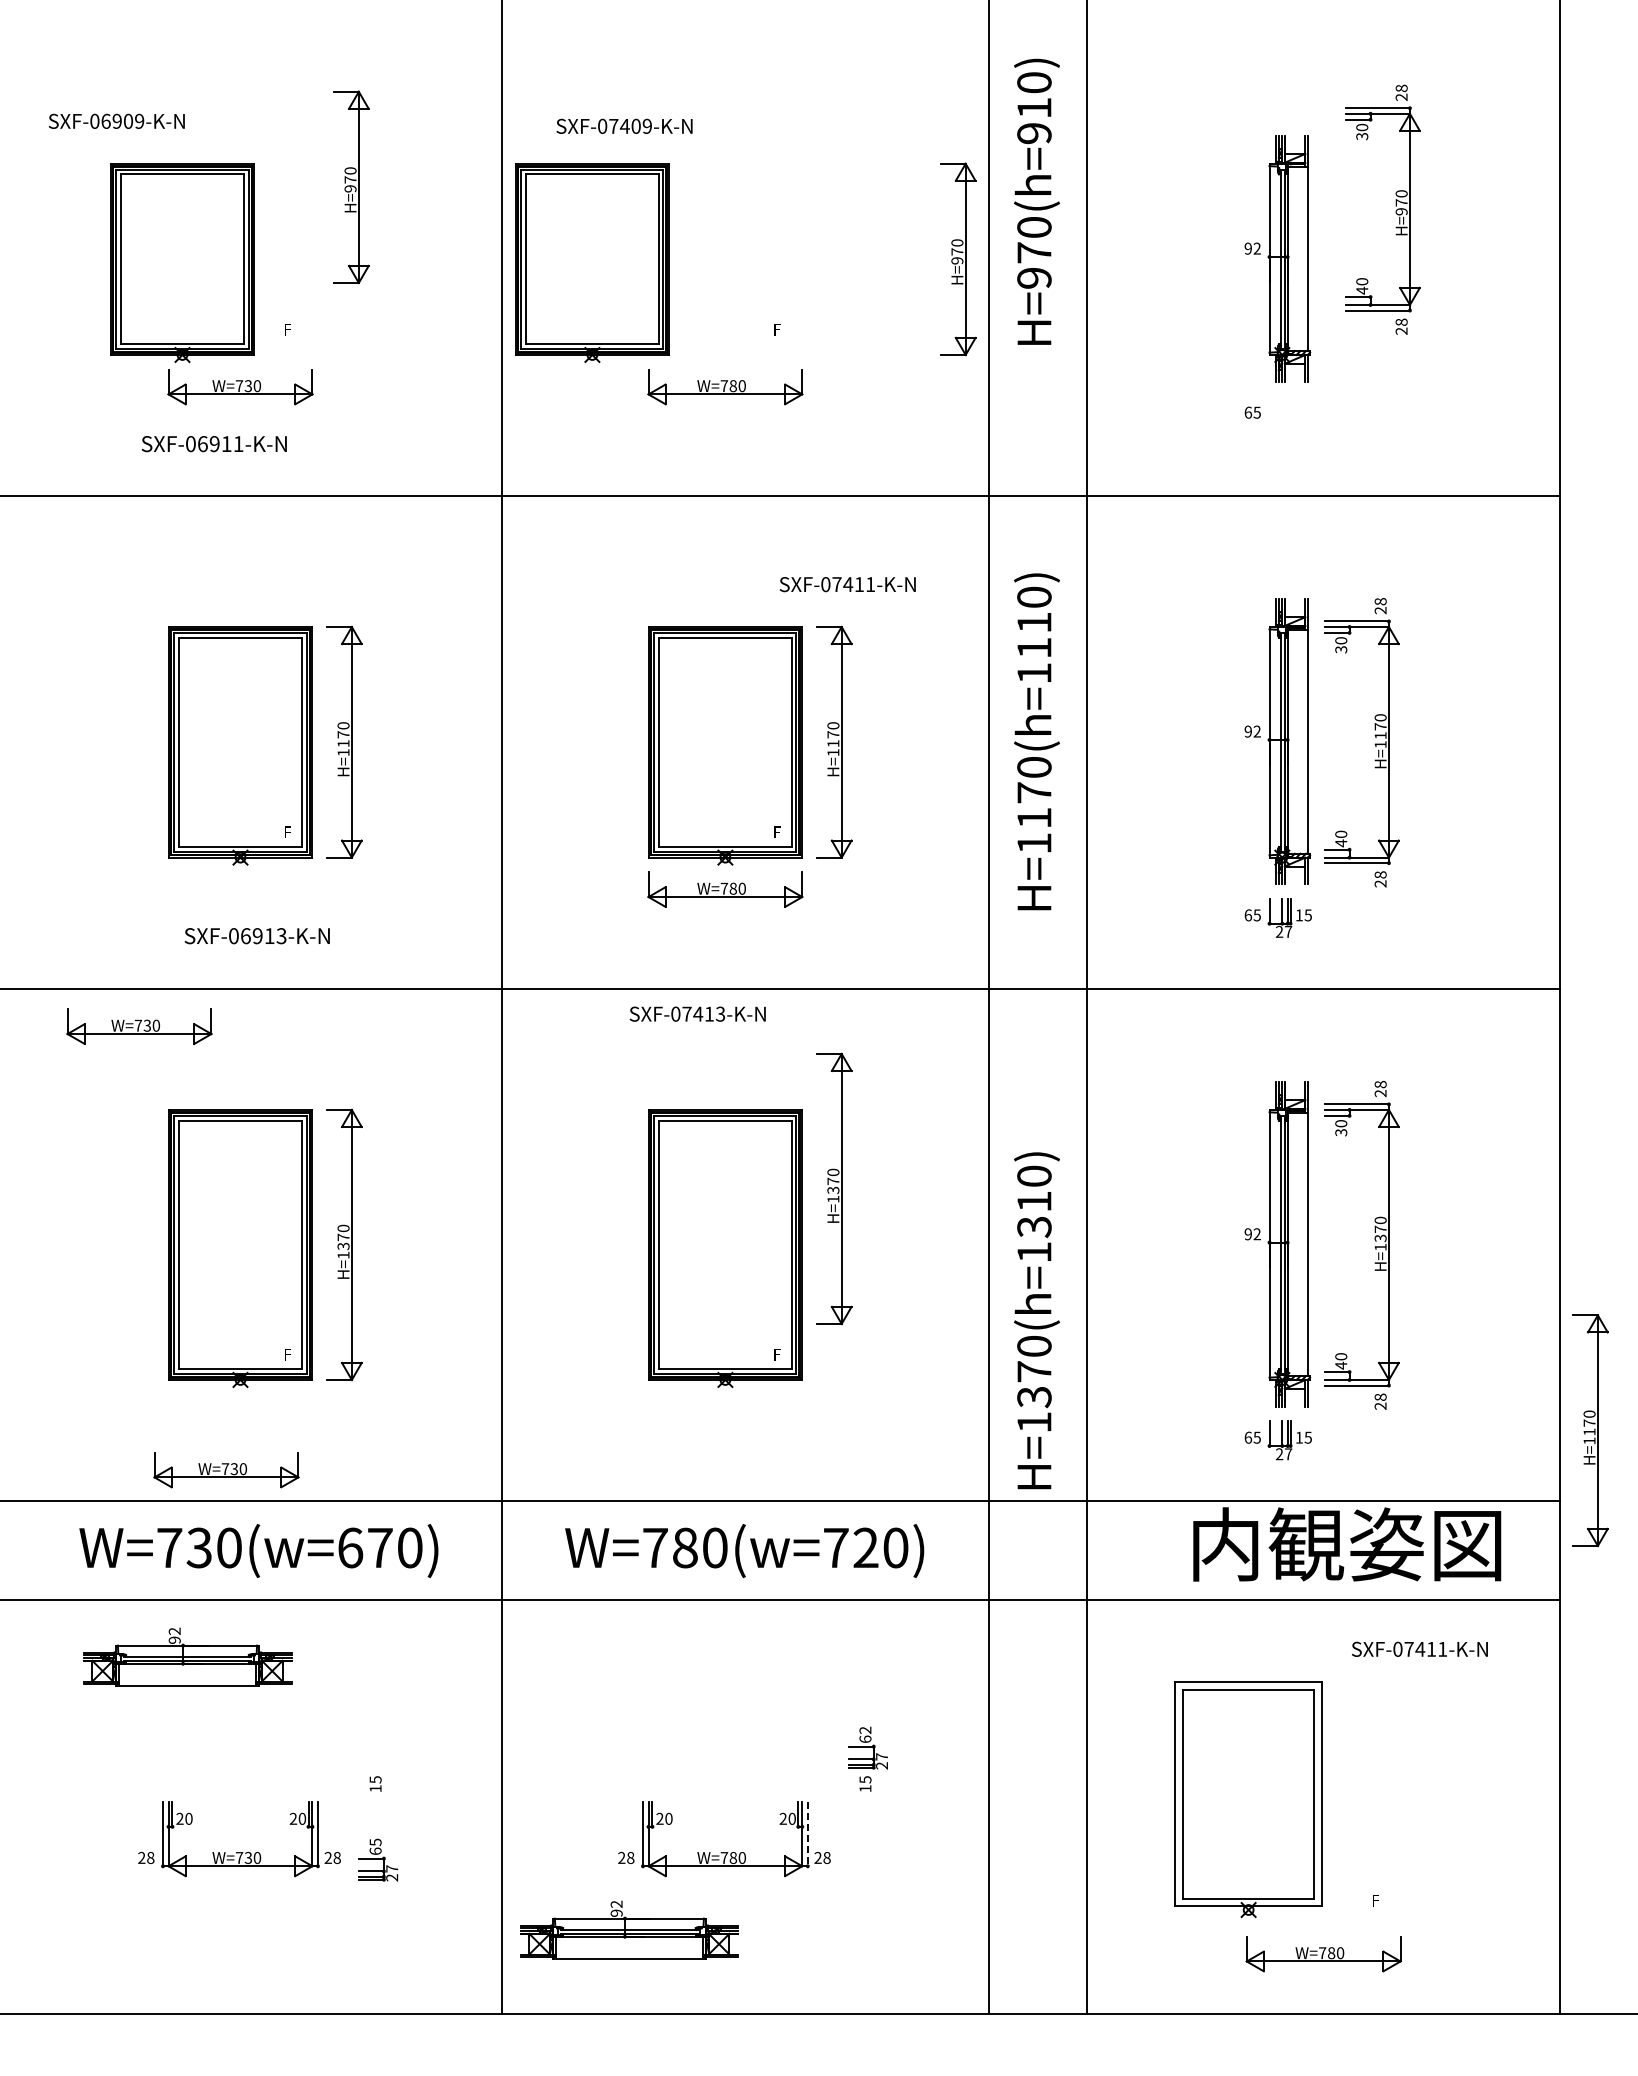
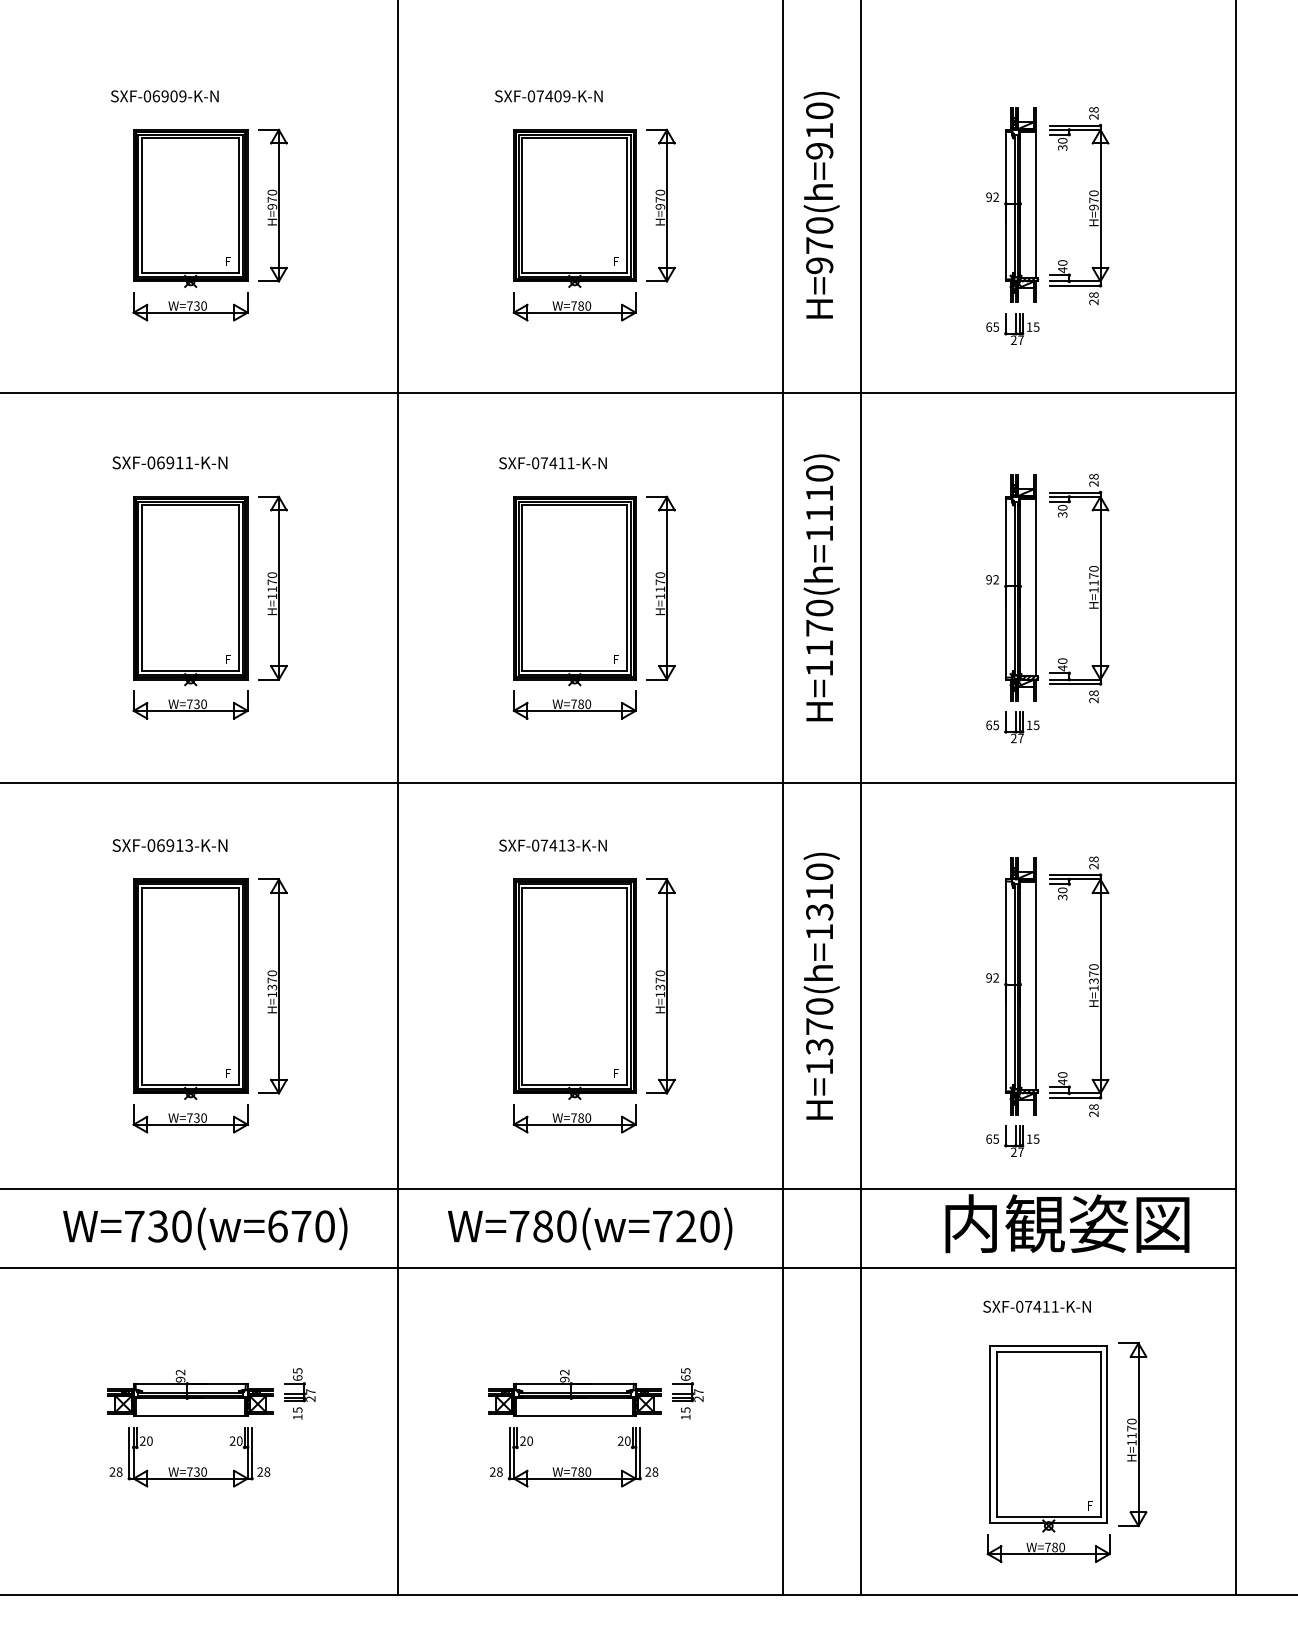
text: (116, 120) -> (164, 95), moved
text: (624, 125) -> (548, 95), moved
part: (351, 187) -> (273, 205), moved
text: (1036, 201) -> (821, 204), moved
part: (1395, 211) -> (1089, 207), moved
part: (958, 259) -> (661, 205), moved
part: (182, 262) -> (190, 208), moved
part: (592, 262) -> (574, 208), moved
part: (1289, 415) -> (1021, 329), added
text: (213, 444) -> (169, 463), moved
text: (847, 584) -> (552, 463), moved
text: (256, 936) -> (169, 845), moved
text: (697, 1013) -> (552, 845), moved
part: (139, 1026) -> (190, 704), moved
part: (834, 1188) -> (661, 986), moved
text: (1036, 1320) -> (821, 986), moved
part: (725, 1412) -> (574, 1119), added
part: (1590, 1430) -> (1132, 1434), moved
part: (226, 1470) -> (190, 1119), moved
text: (1419, 1648) -> (1036, 1306), moved
part: (187, 1656) -> (190, 1392), moved
text: (865, 1729) -> (685, 1370), 62 -> 65
part: (1248, 1799) -> (1048, 1438), moved
line: (807, 1834) -> (639, 1453), dashed -> solid
part: (378, 1859) -> (300, 1384), moved
part: (629, 1929) -> (574, 1392), moved

